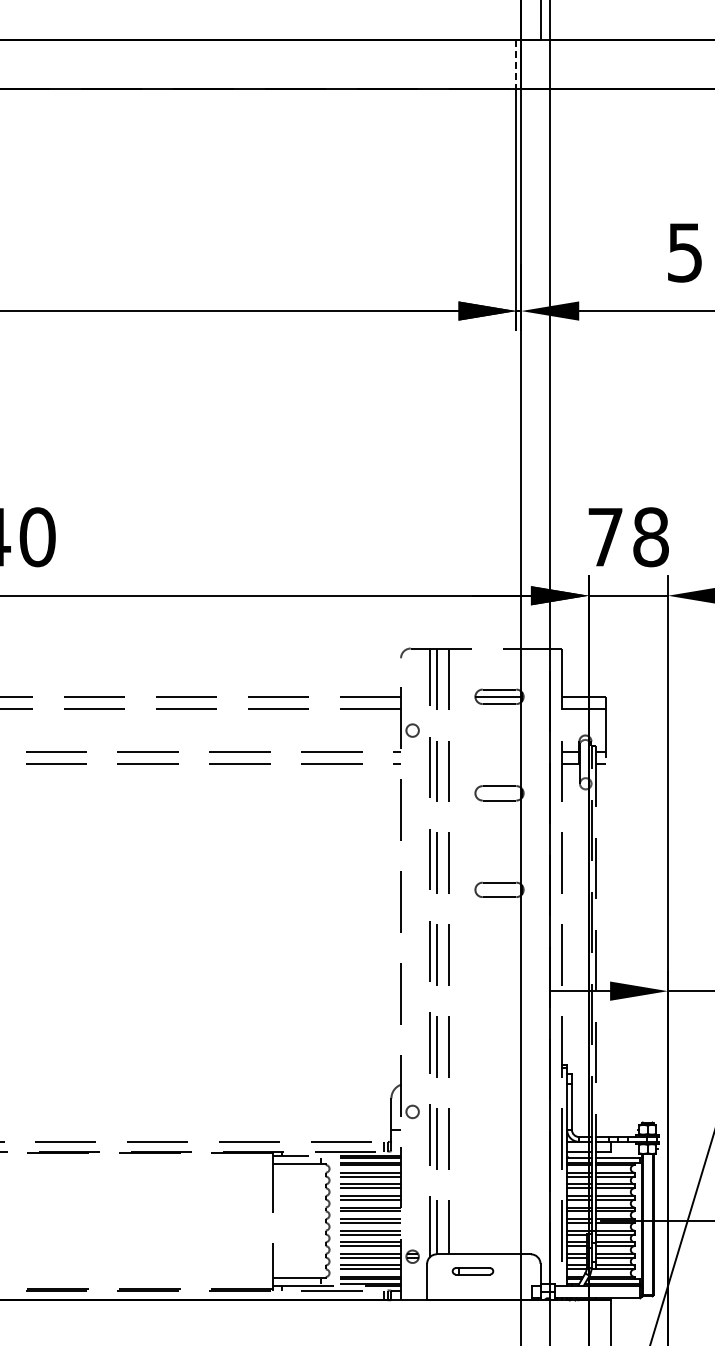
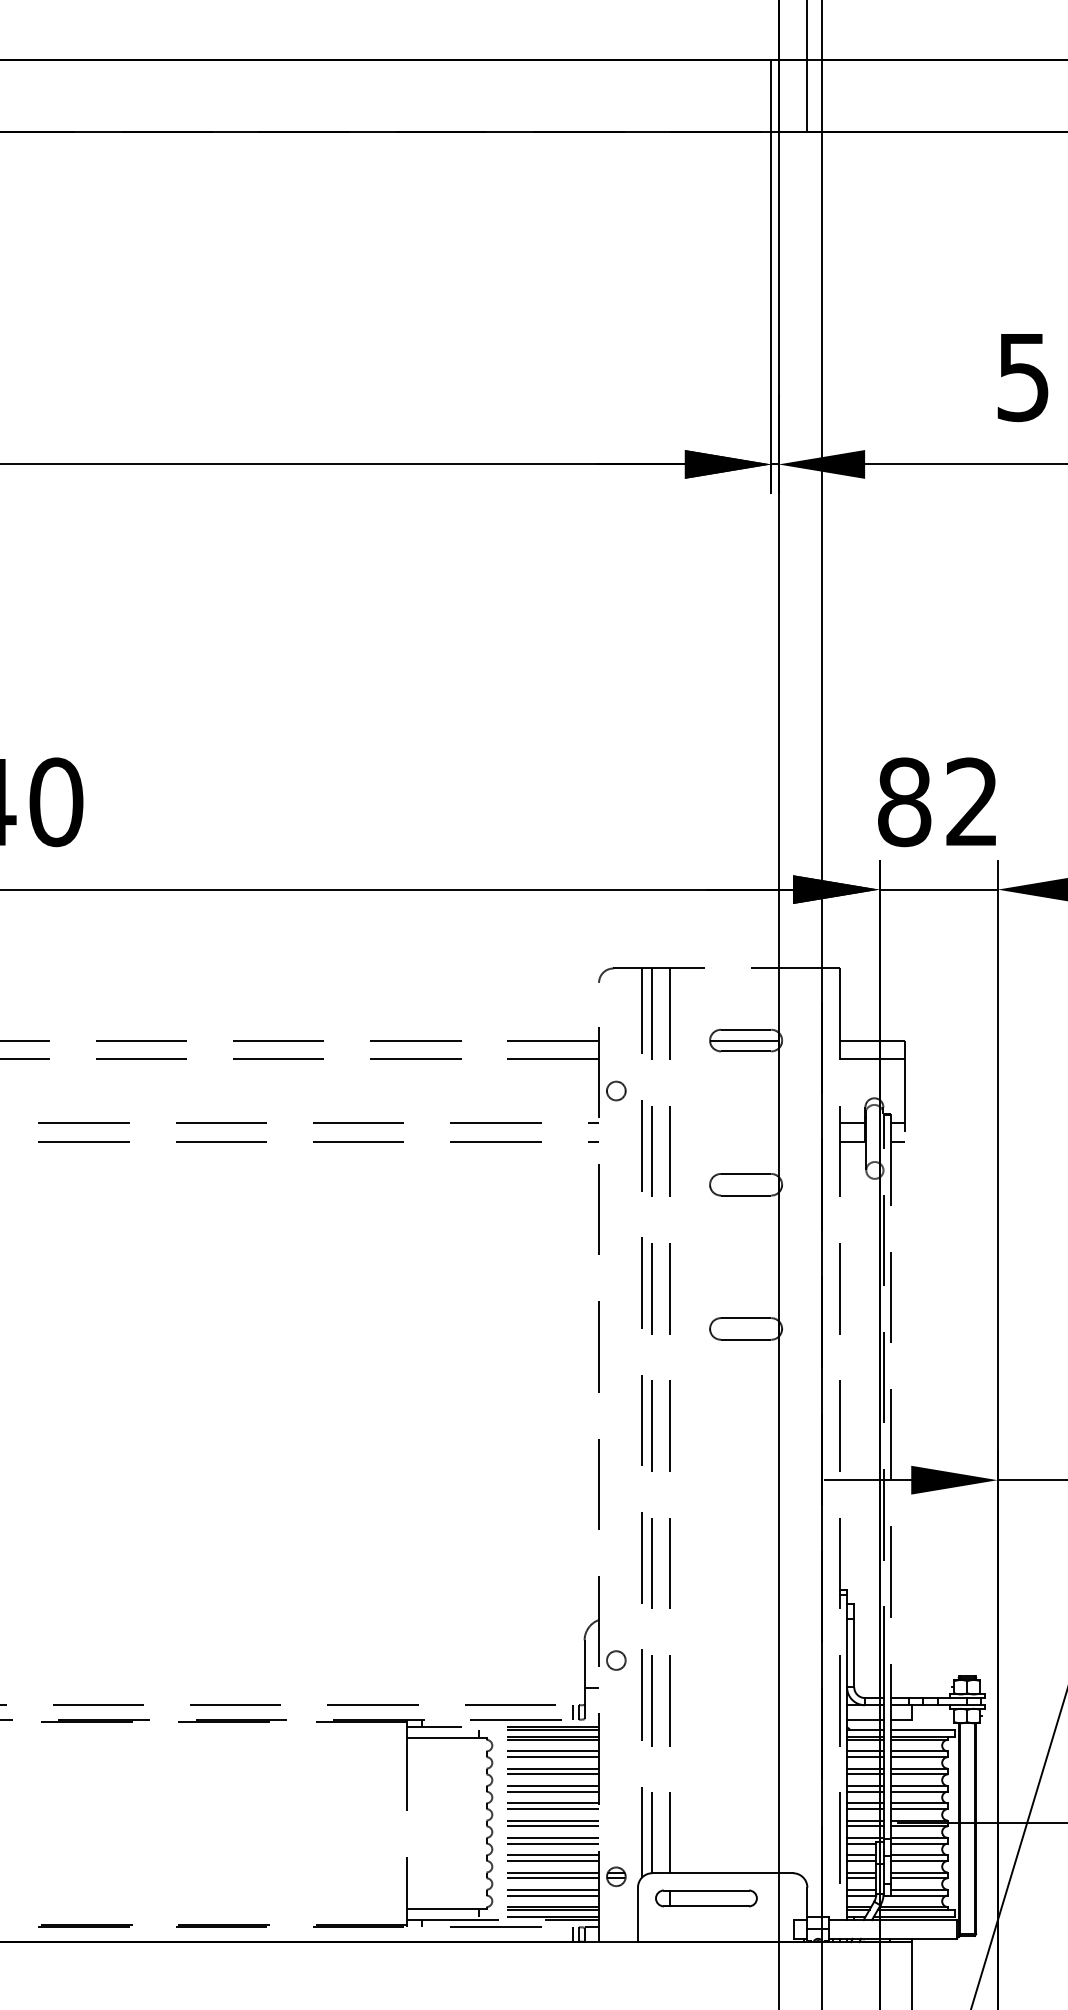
line: (540, 64) -> (807, 96), added
line: (516, 65) -> (771, 97), dashed -> solid
text: (627, 537) -> (937, 802), 78 -> 82
part: (472, 1271) -> (705, 1898), size x1.67

